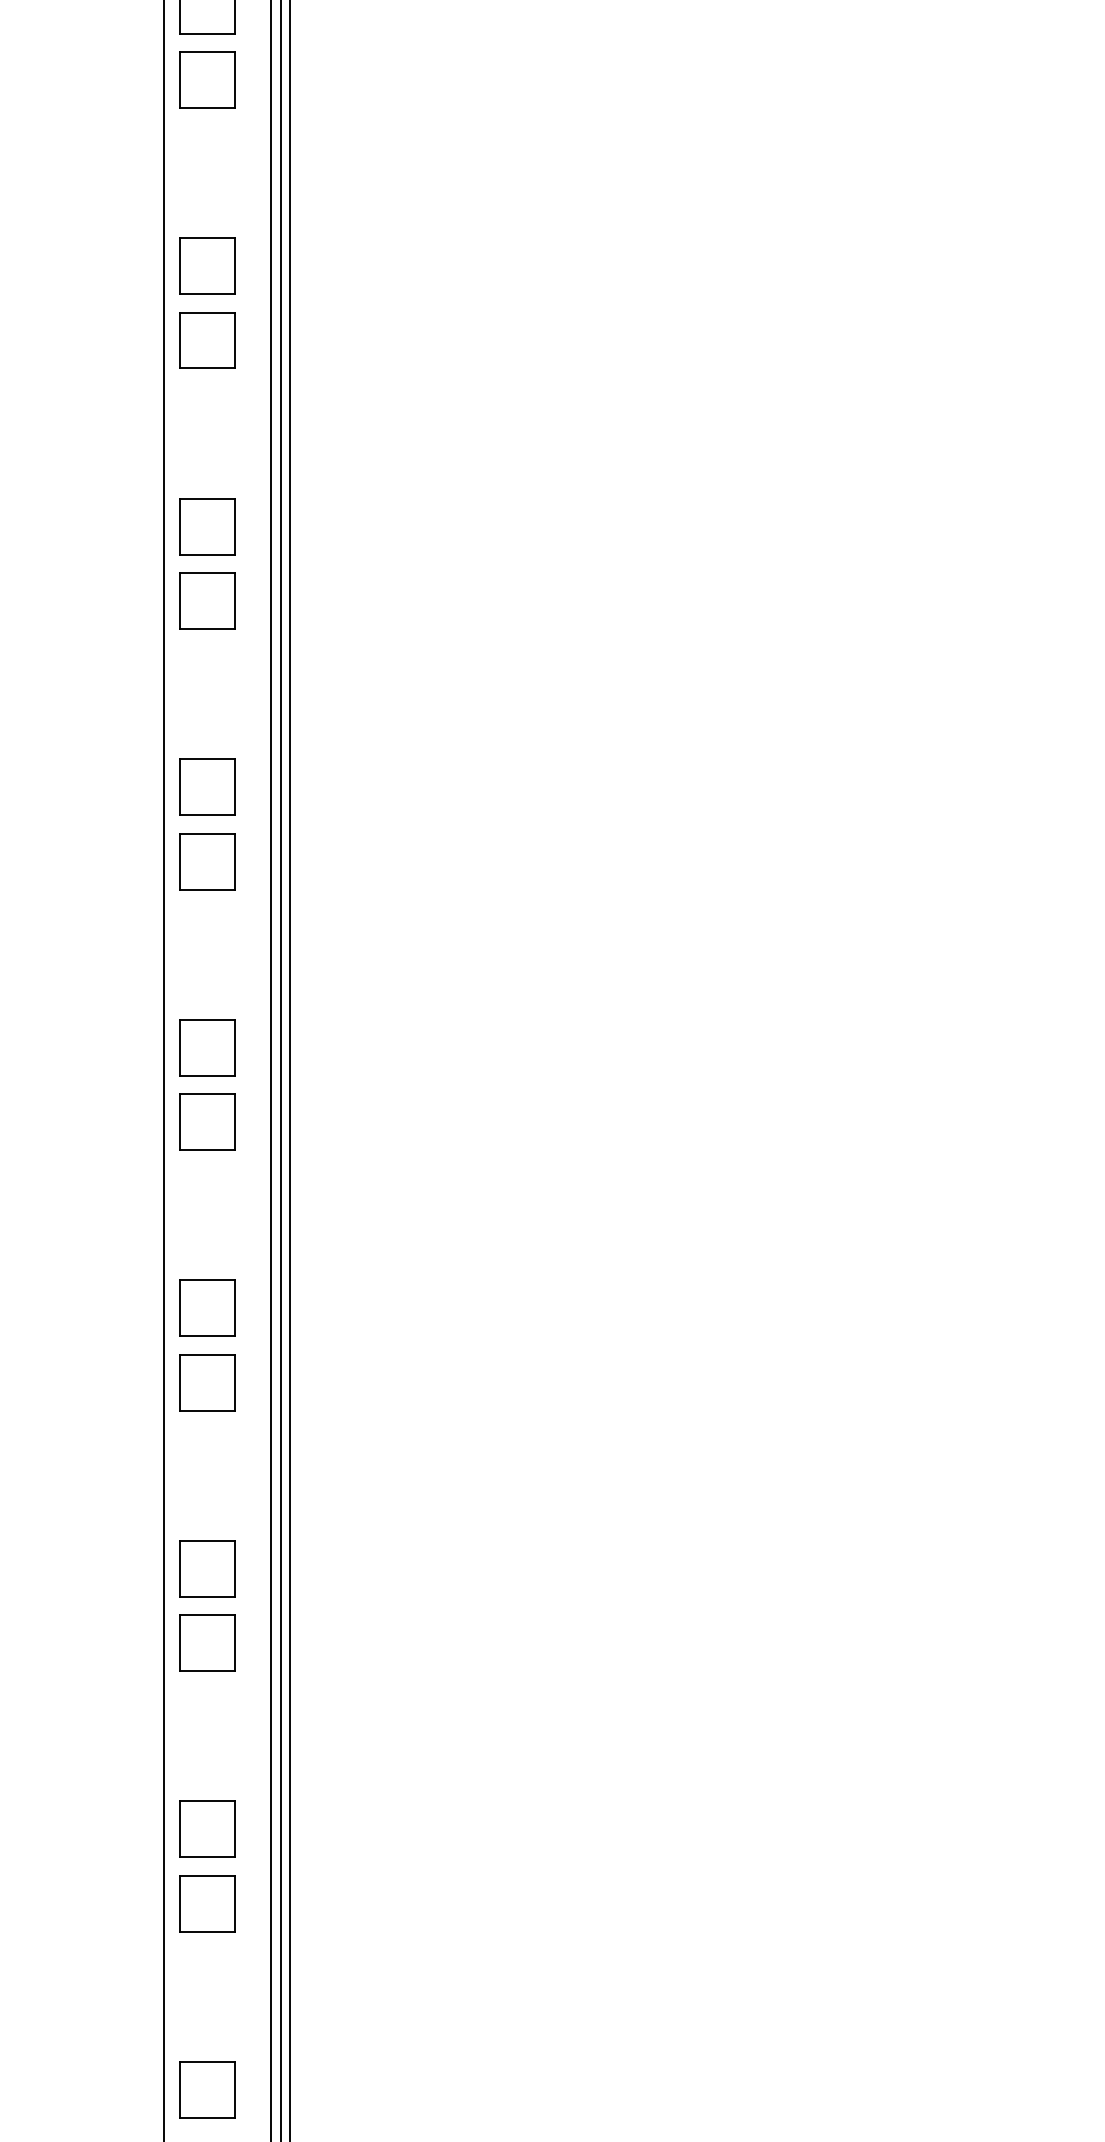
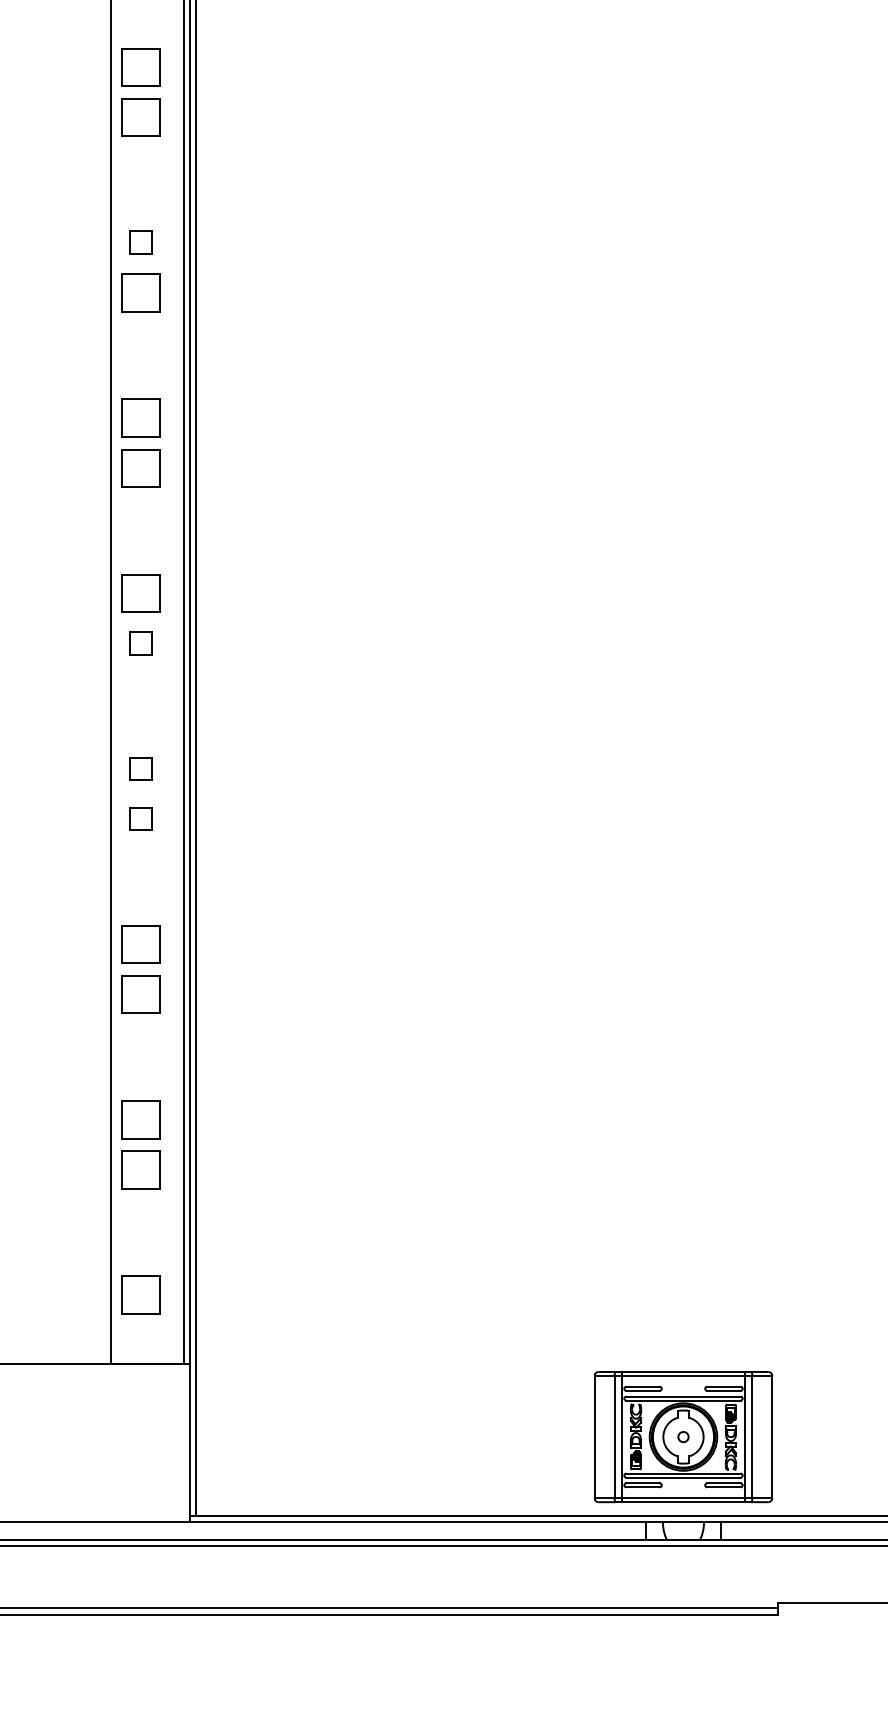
part: (206, 526) -> (140, 242), size x0.6
part: (206, 1121) -> (140, 643), size x0.6
part: (206, 1307) -> (140, 768), size x0.6
part: (206, 1381) -> (140, 818), size x0.6

